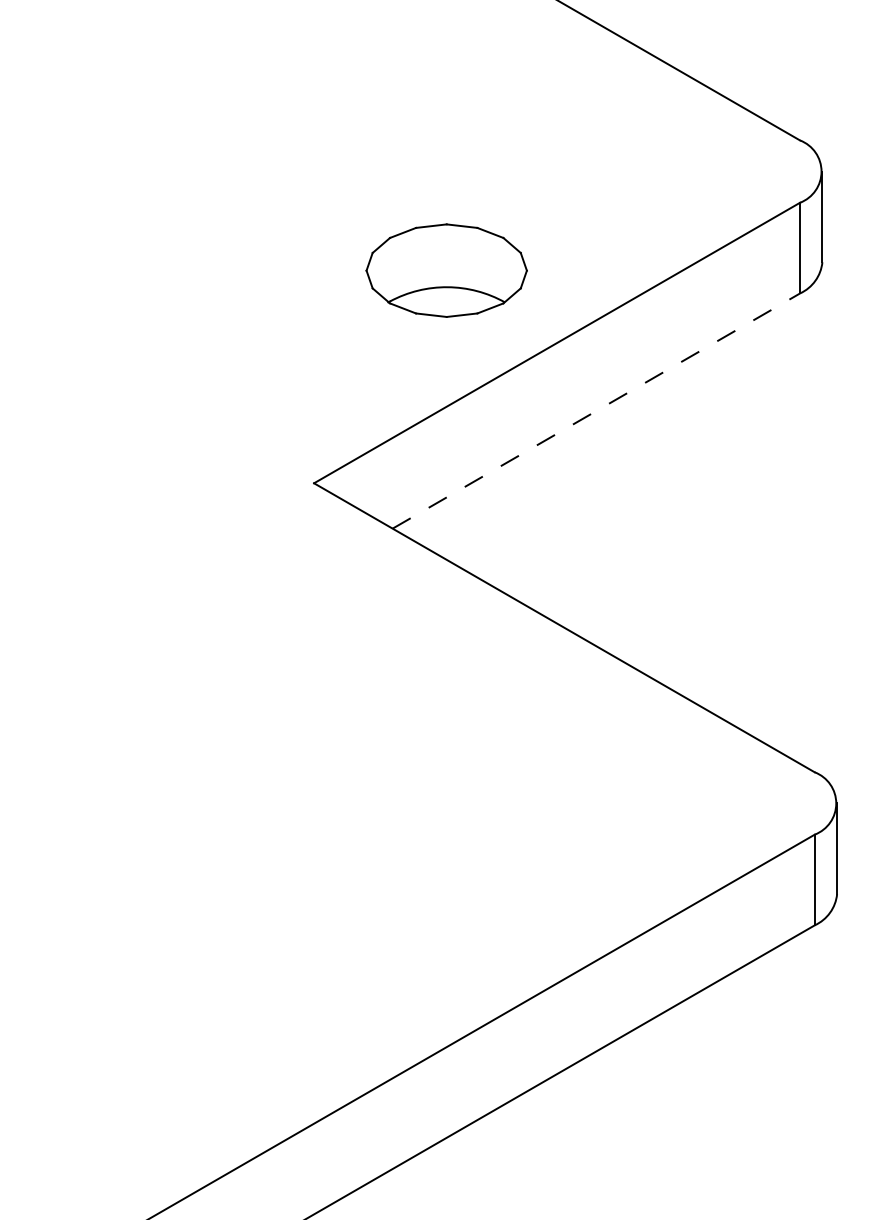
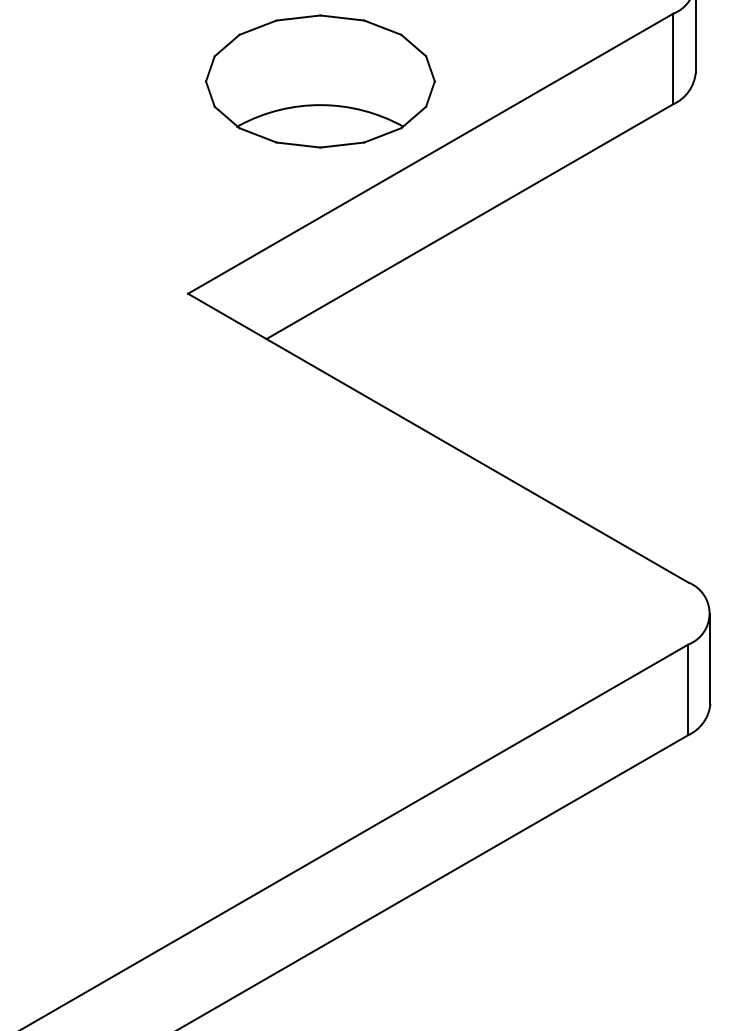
part: (446, 270) -> (320, 81), size x1.43
line: (596, 410) -> (470, 221), dashed -> solid

